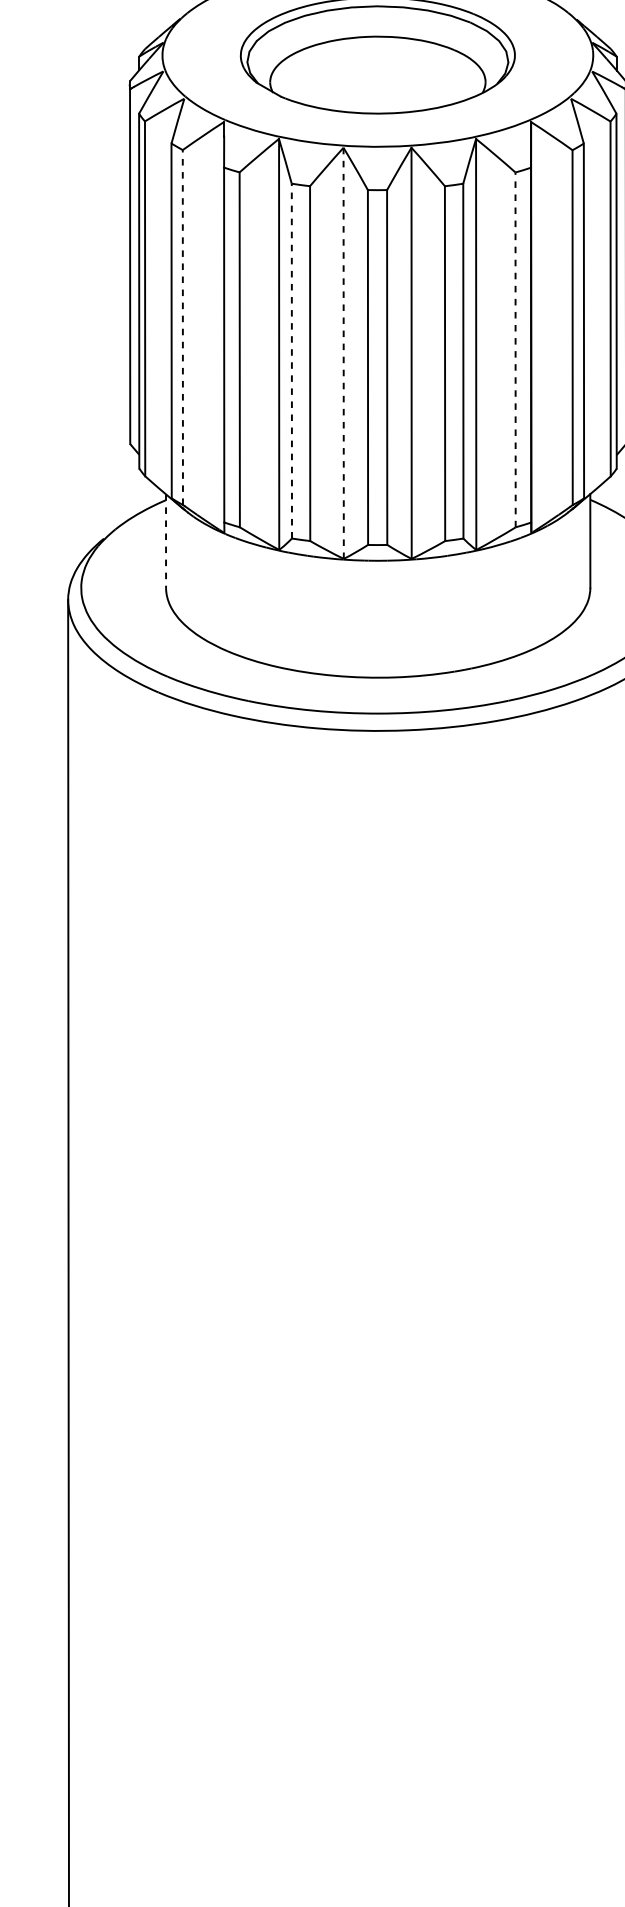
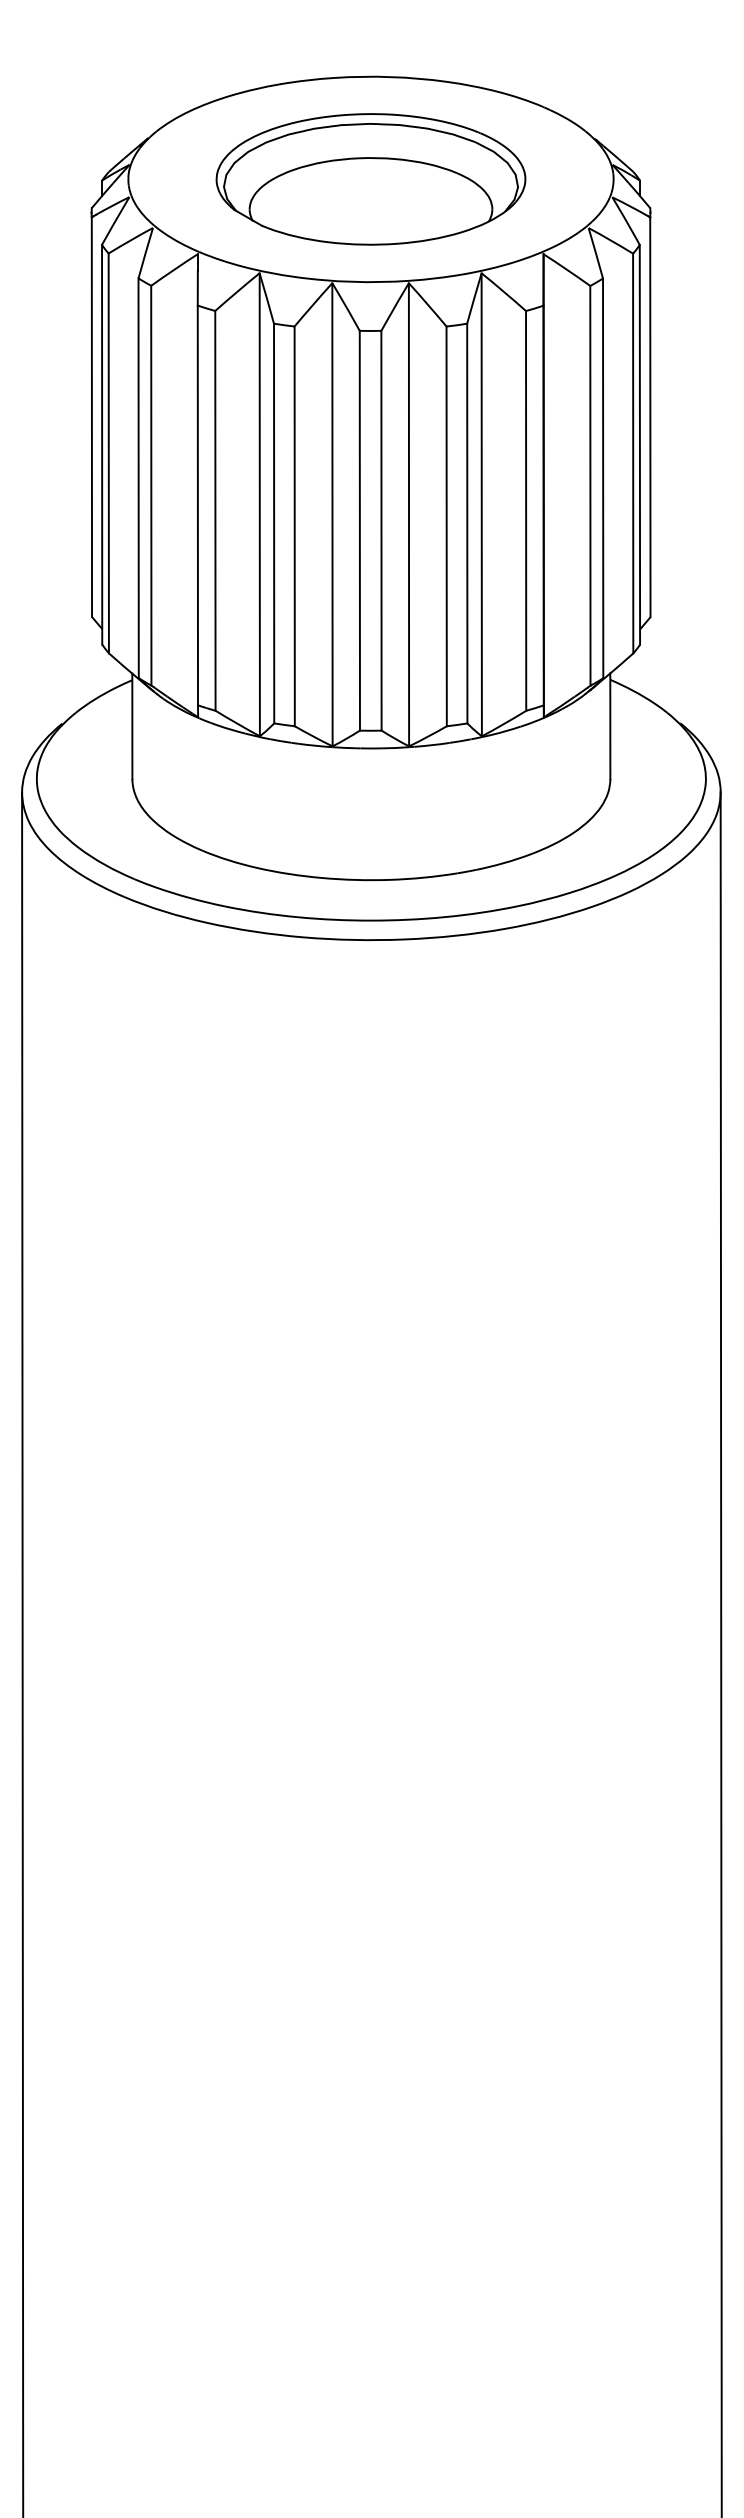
line: (183, 327) -> (151, 485), dashed -> solid
line: (515, 349) -> (526, 510), dashed -> solid
line: (343, 353) -> (332, 514), dashed -> solid
line: (292, 361) -> (274, 523), dashed -> solid
line: (166, 541) -> (132, 726), dashed -> solid

